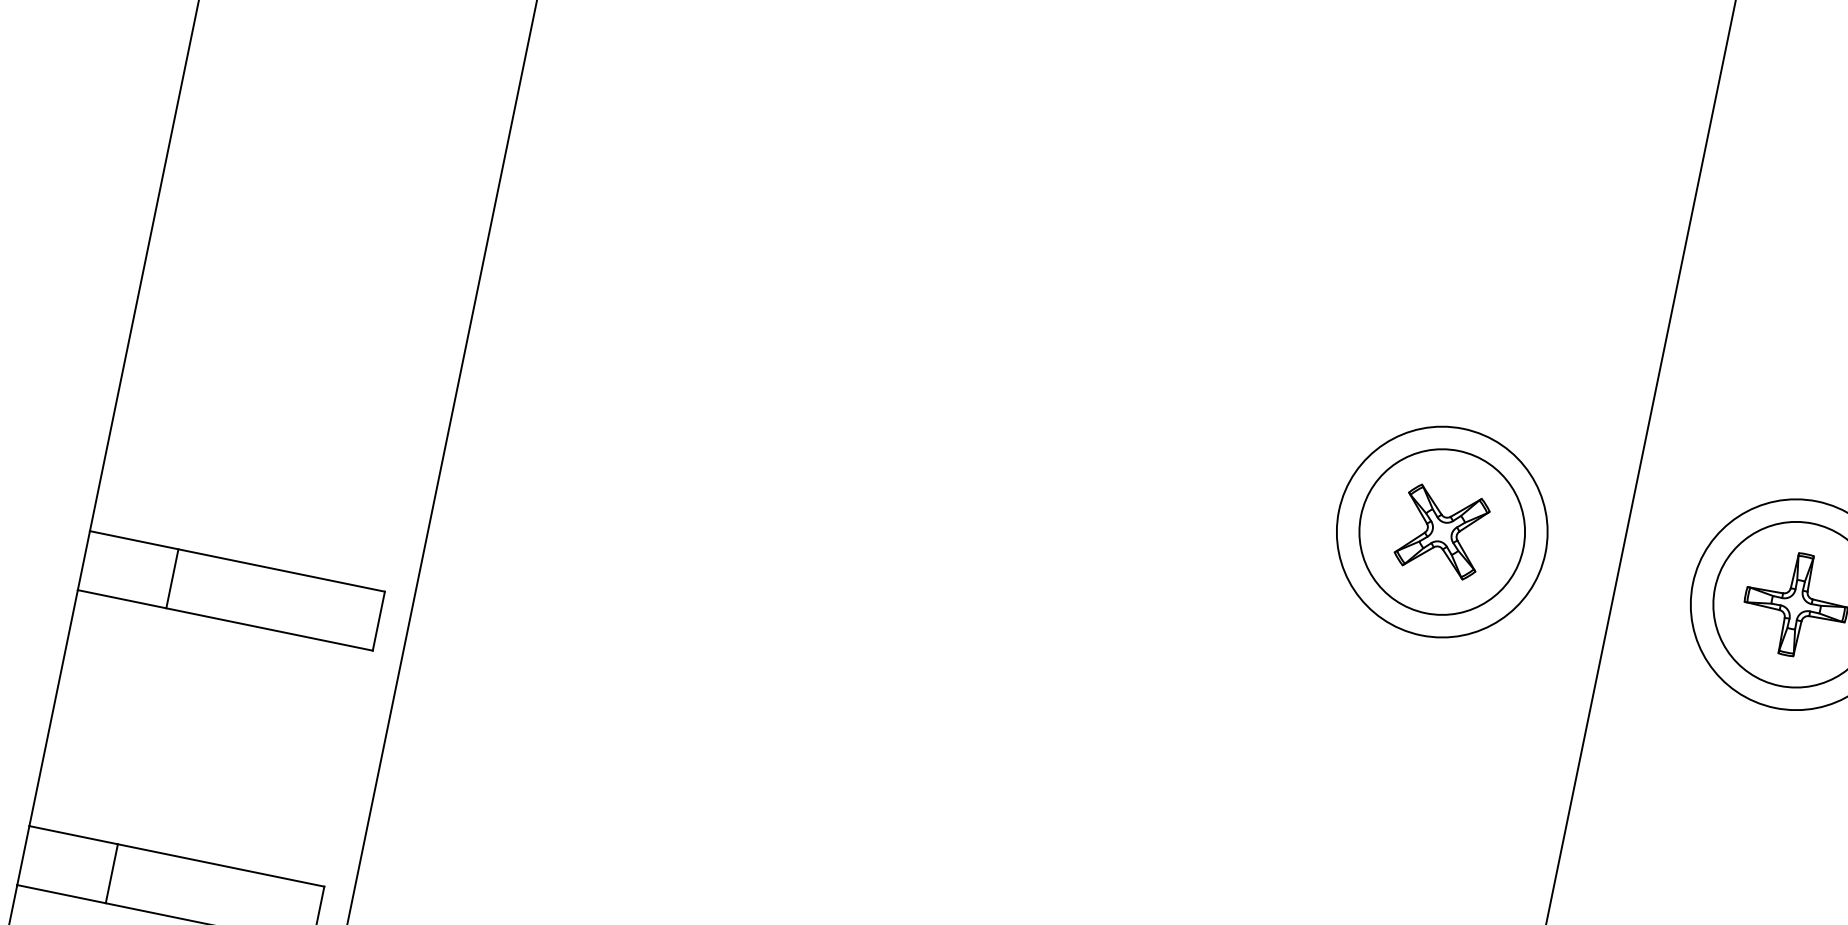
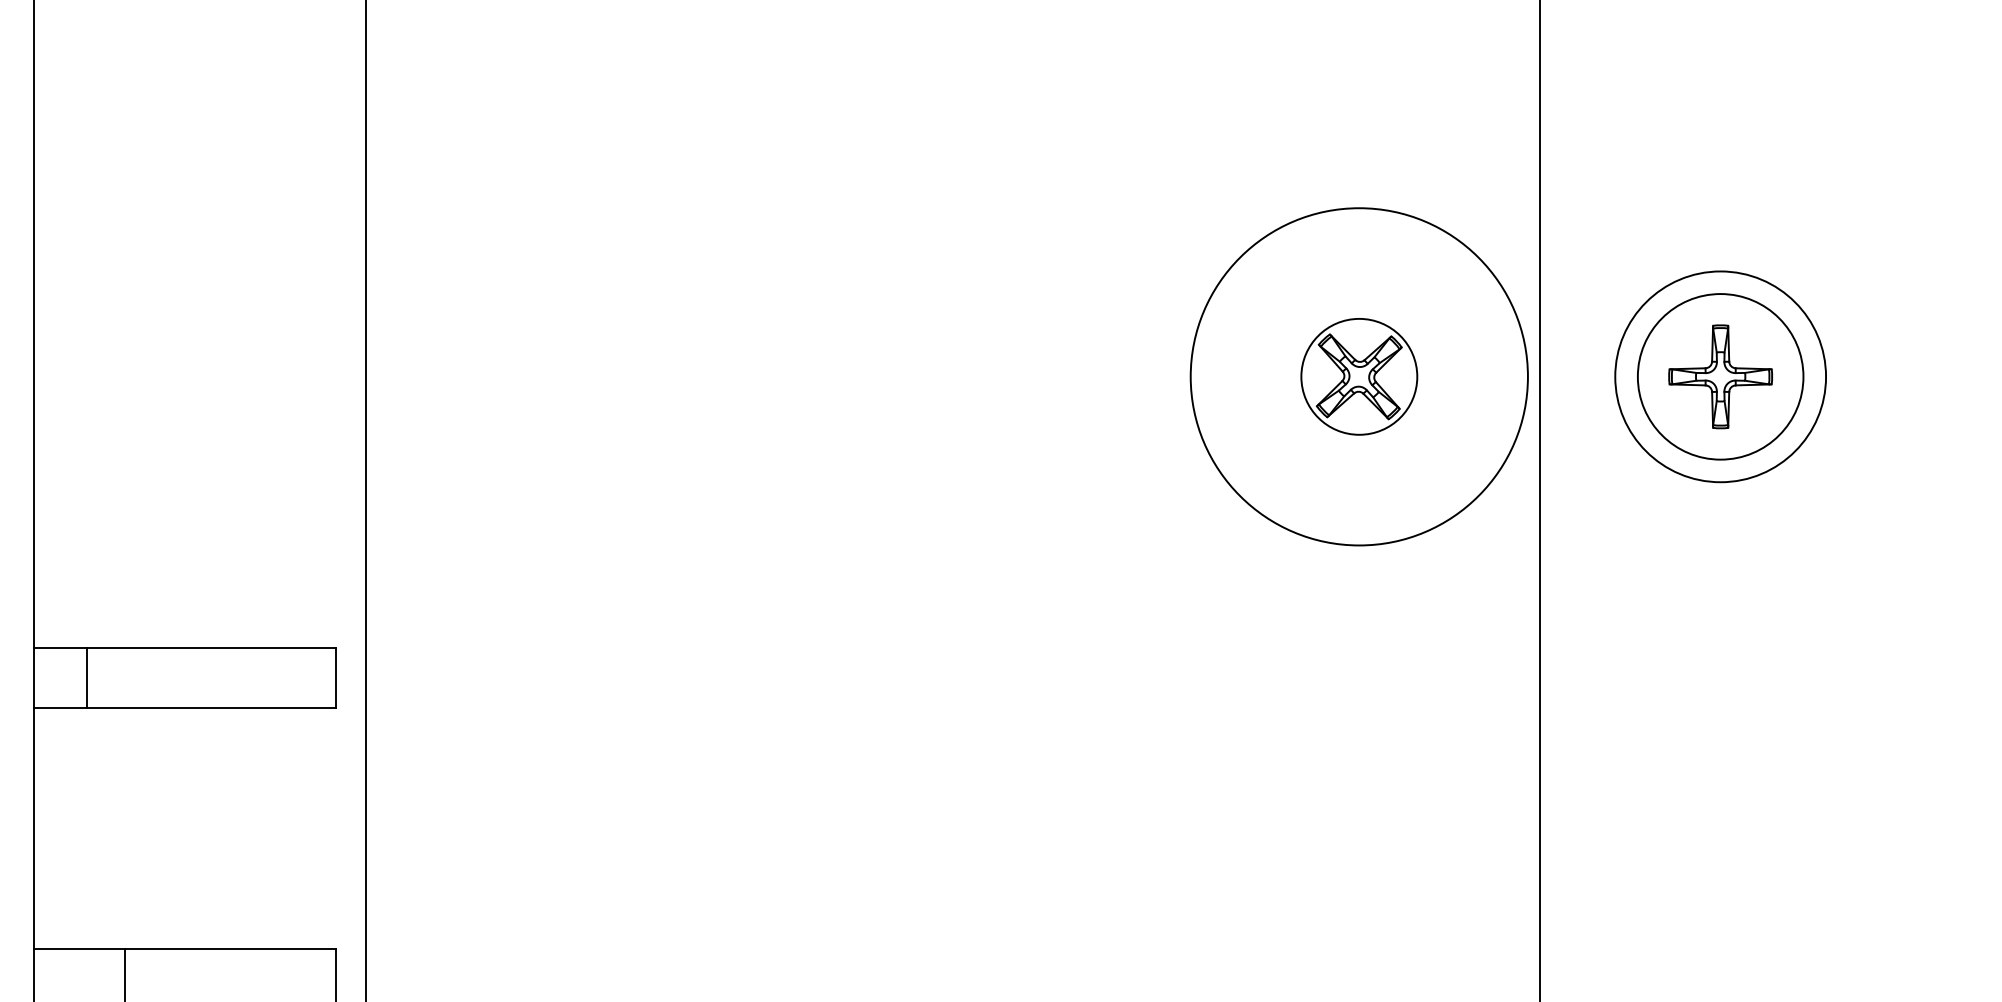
circle: (1441, 531) -> (1358, 376), size x1.6
circle: (1442, 531) -> (1359, 376), size x0.7
line: (172, 578) -> (86, 677), moved

